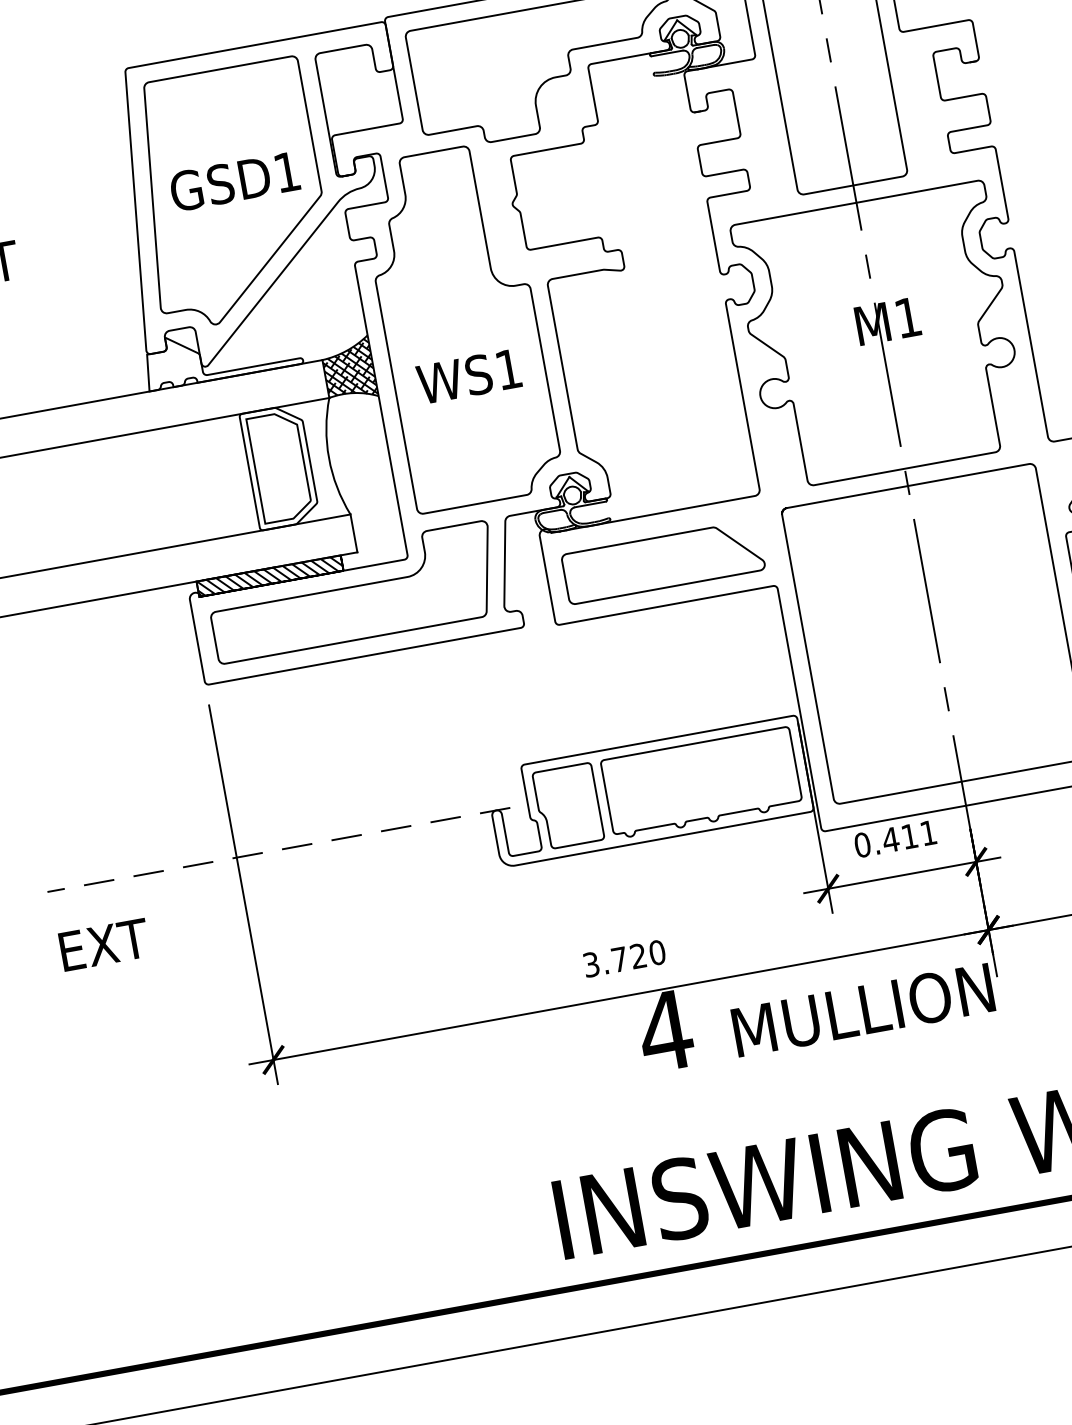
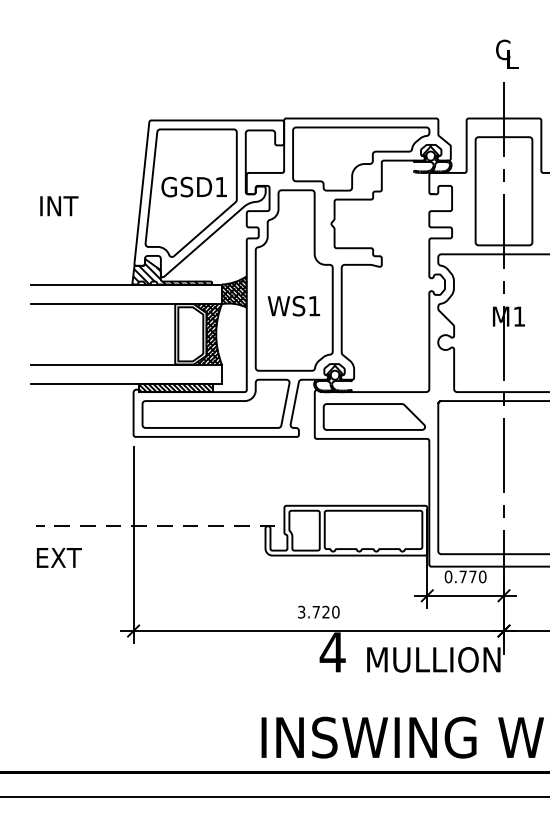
hatch: (217, 357) -> (169, 273), added
hatch: (312, 461) -> (207, 334), added
text: (908, 835) -> (472, 576), 0.411 -> 0.770

